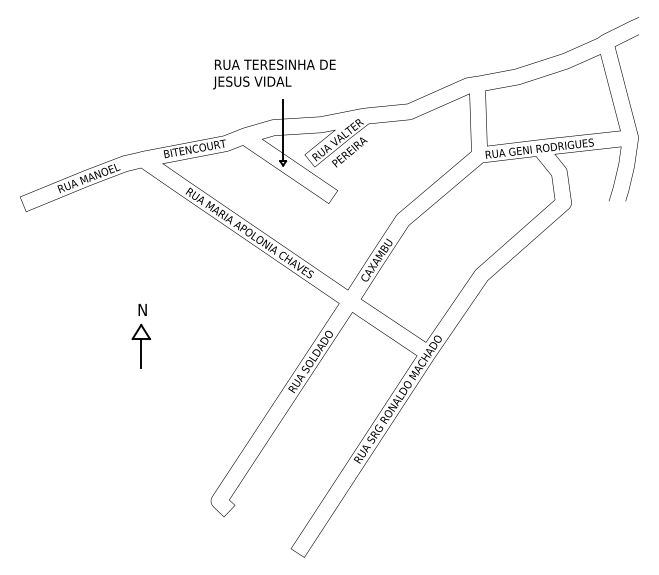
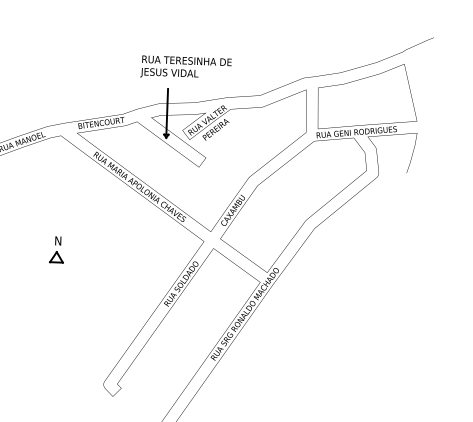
text: (274, 74) -> (186, 68), moved
curve: (632, 115) -> (426, 110), removed
line: (141, 352) -> (56, 272), removed

